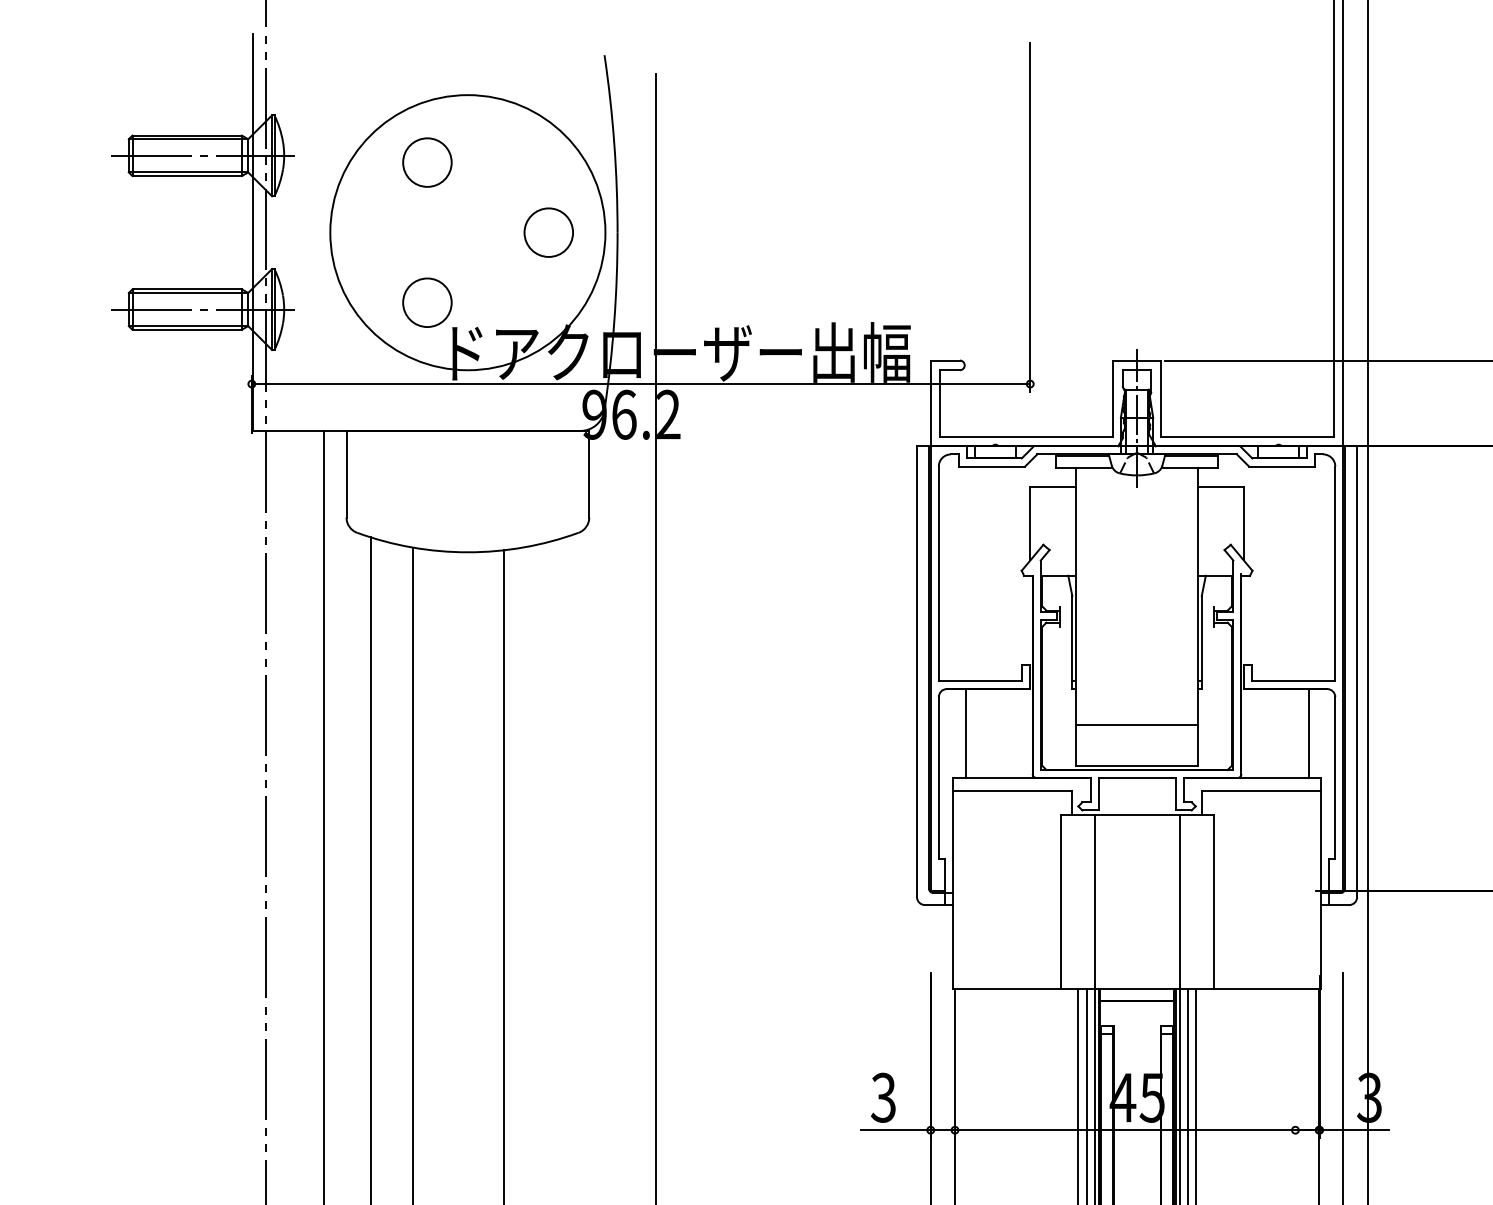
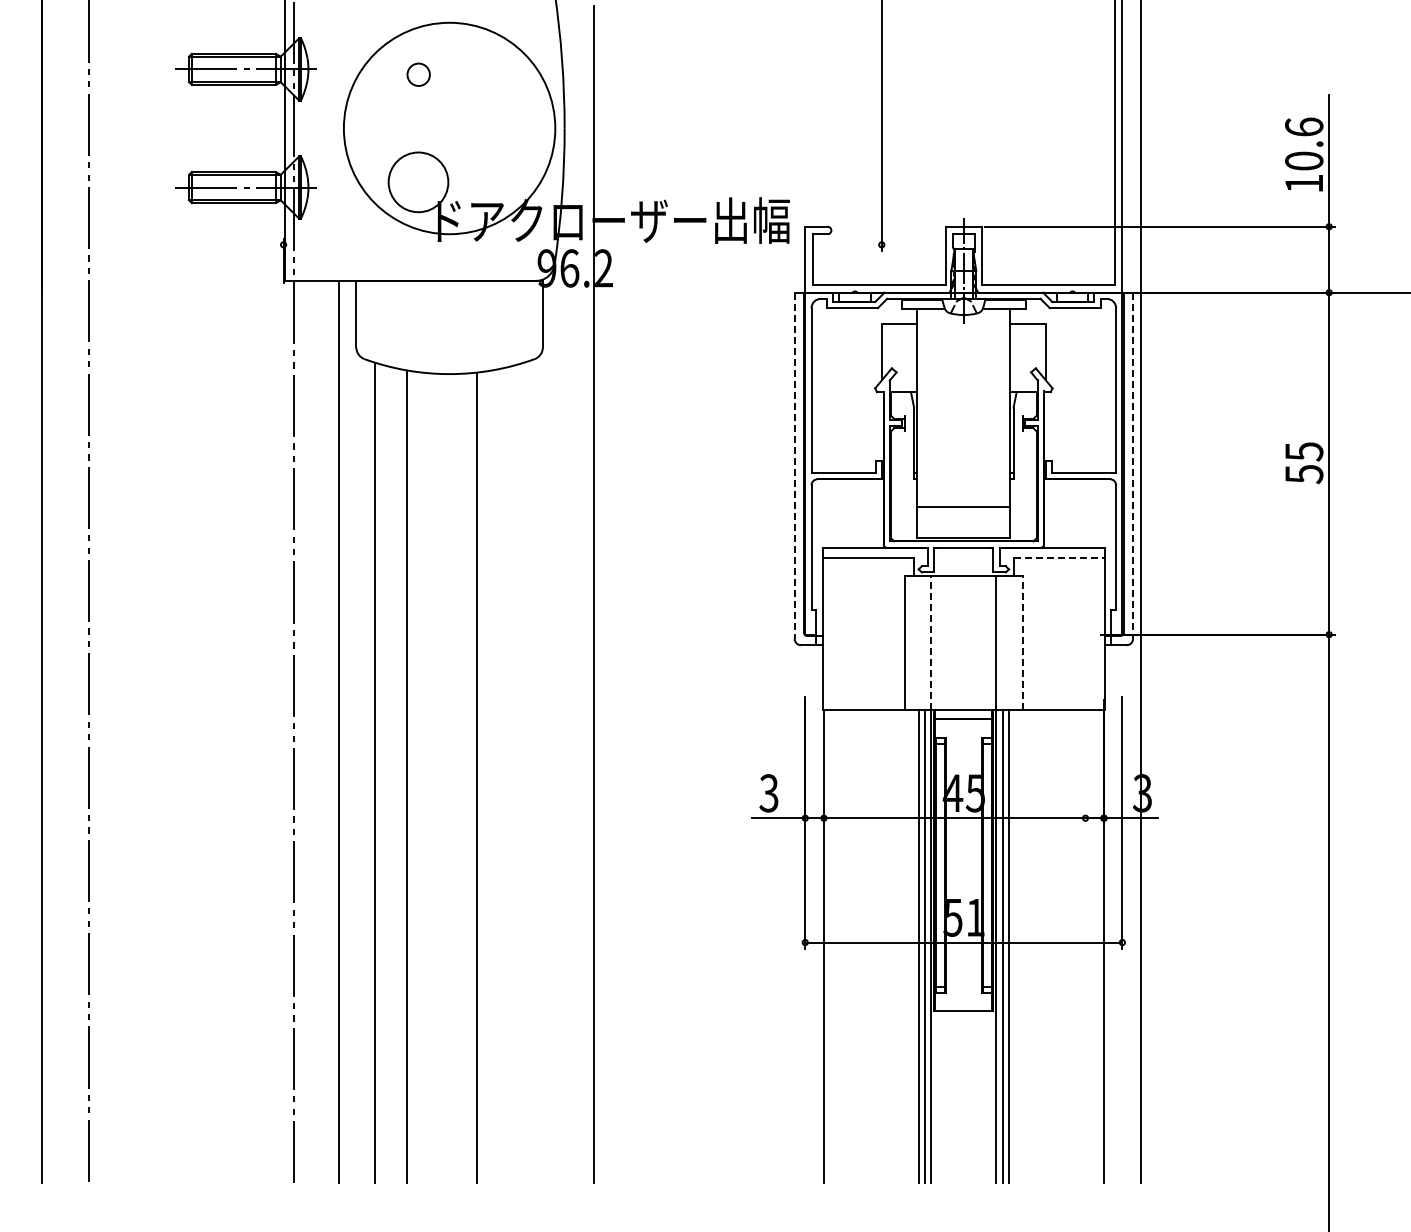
circle: (427, 162) -> (418, 74), size x0.6
circle: (548, 232) -> (511, 128), removed
circle: (427, 302) -> (418, 182), size x1.6
line: (640, 383) -> (582, 244), removed
line: (916, 672) -> (794, 466), solid -> dashed
line: (1356, 672) -> (1132, 466), solid -> dashed
line: (966, 733) -> (832, 513), removed
line: (1308, 733) -> (1095, 513), removed
line: (1261, 790) -> (1059, 557), solid -> dashed
line: (1094, 902) -> (931, 643), solid -> dashed
line: (1213, 902) -> (1022, 643), solid -> dashed

